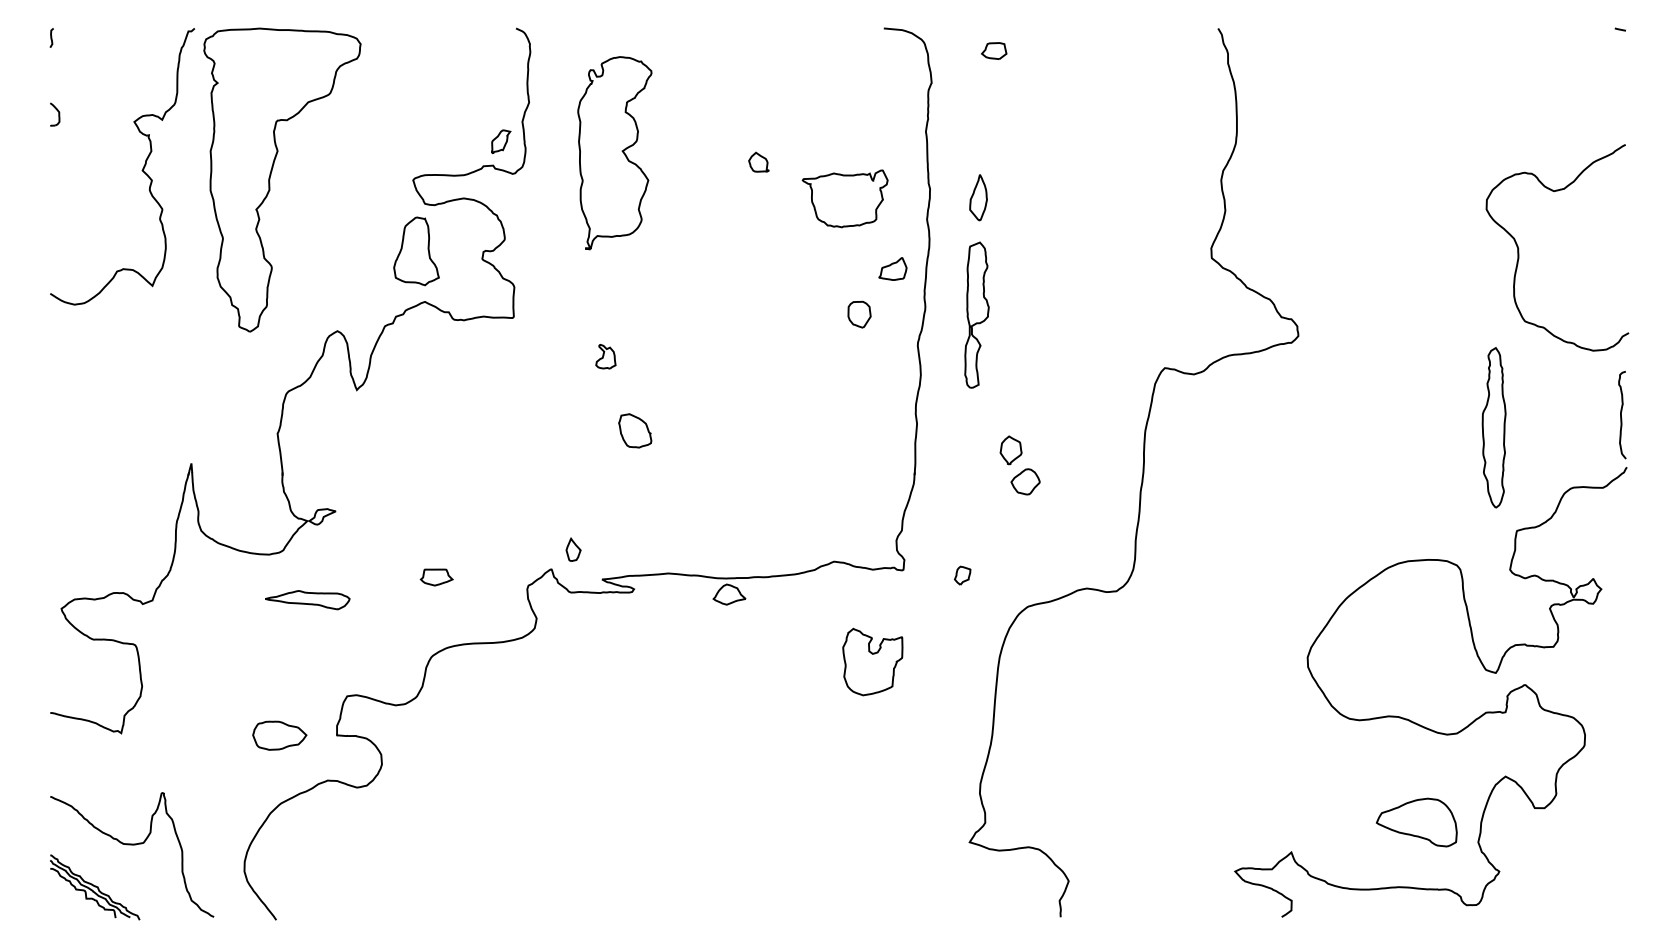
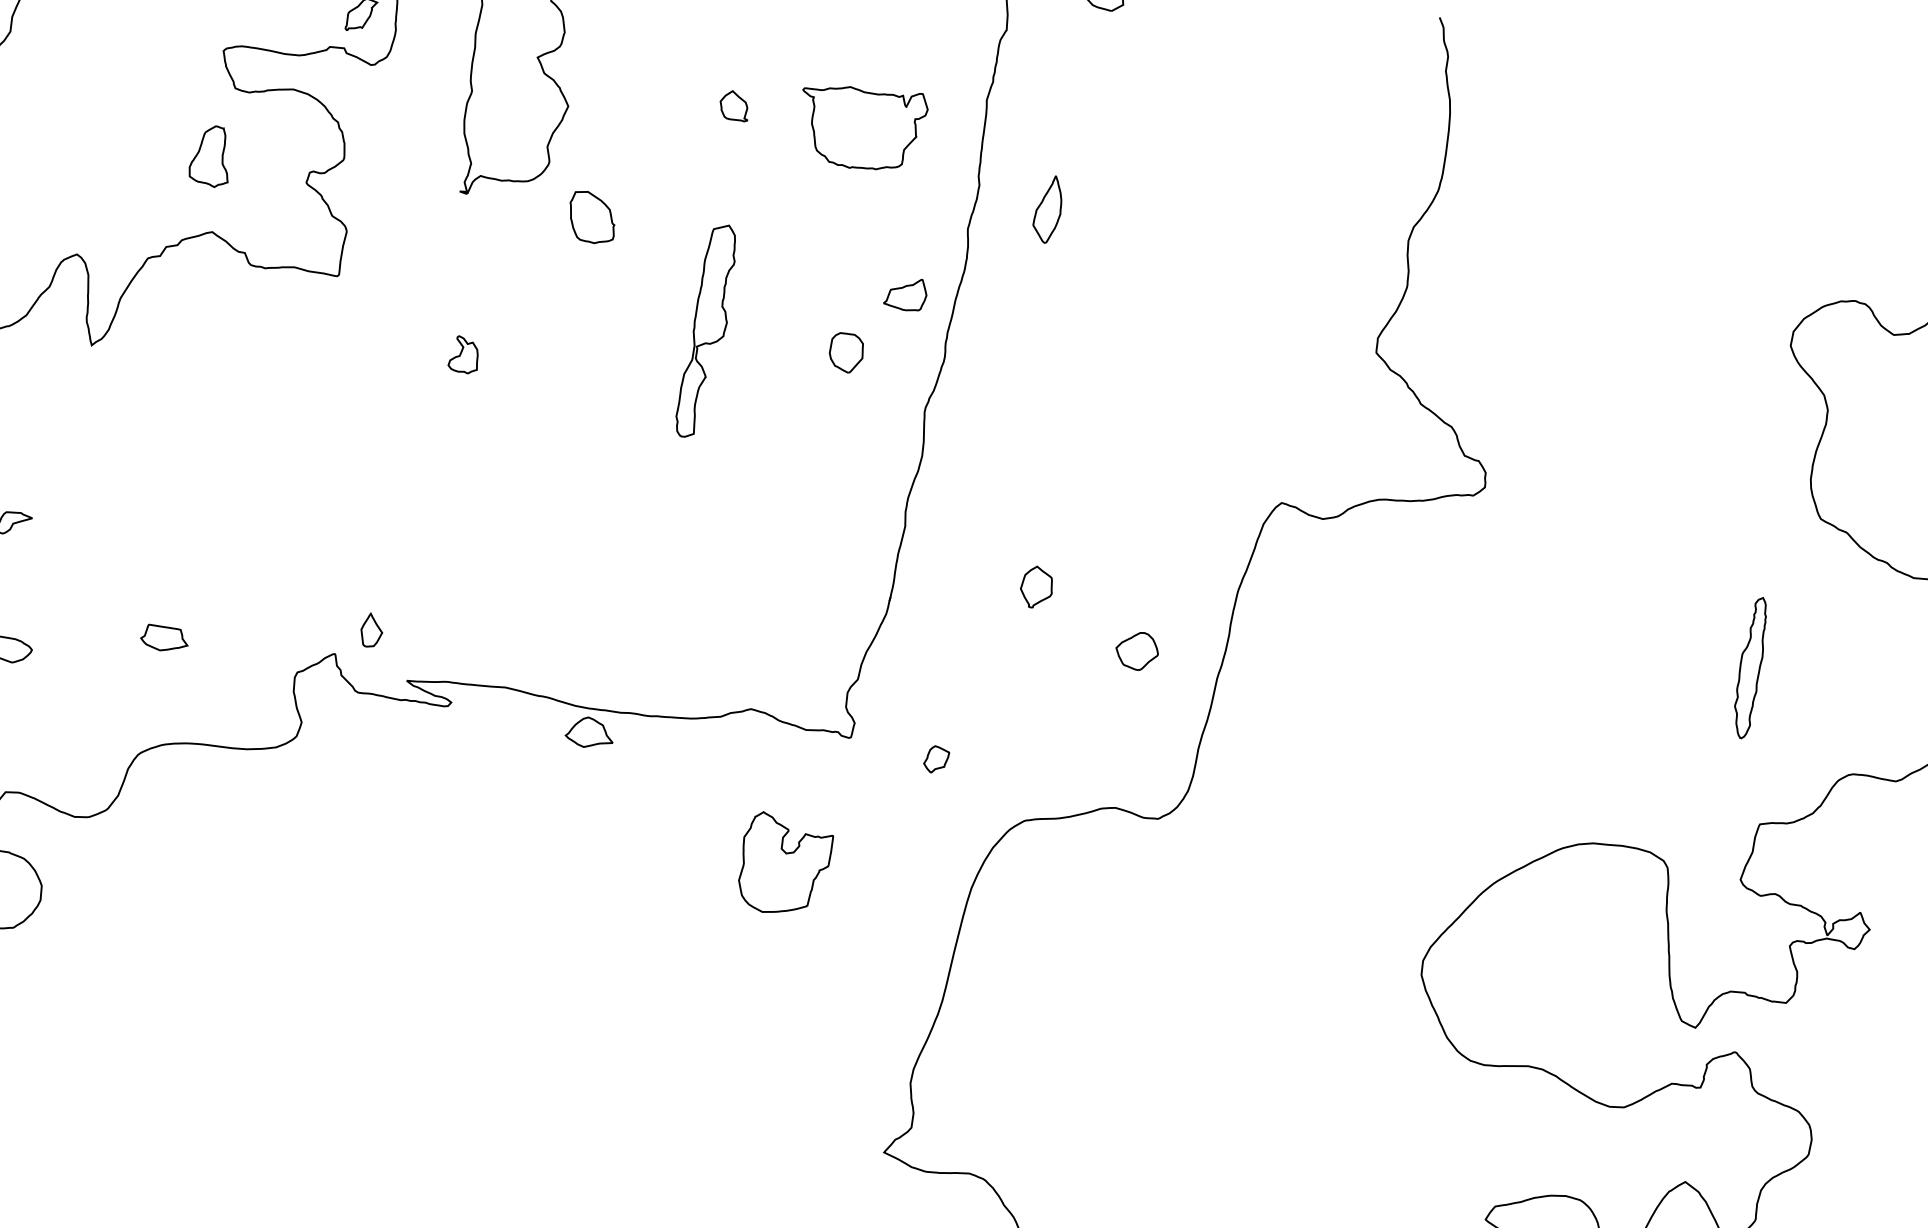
part: (844, 198) -> (860, 126), moved
part: (416, 251) -> (211, 156), size x0.6
part: (976, 314) -> (707, 330), moved
part: (1493, 427) -> (1749, 667), size x0.6
part: (635, 430) -> (592, 217), moved
part: (1025, 481) -> (1137, 650), moved

